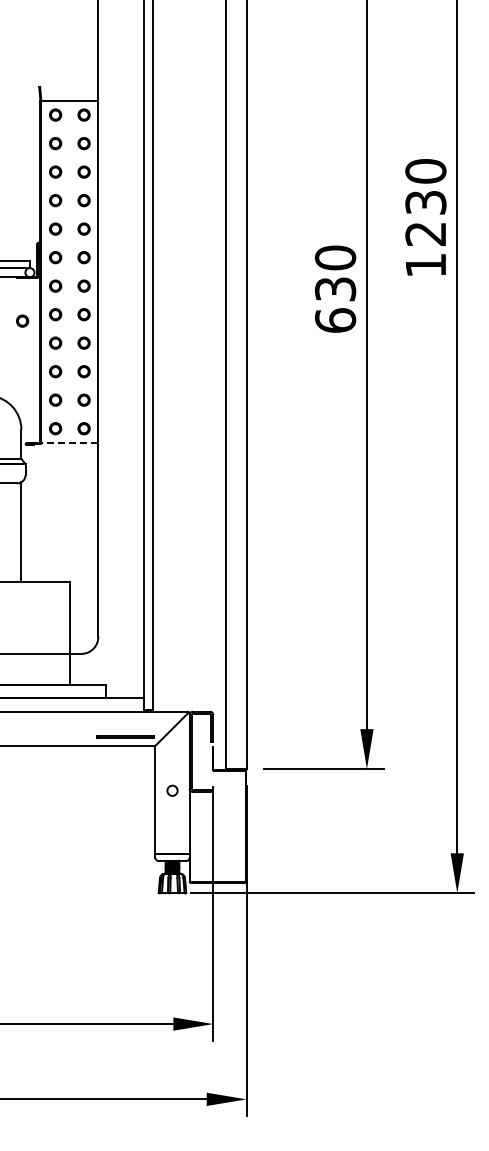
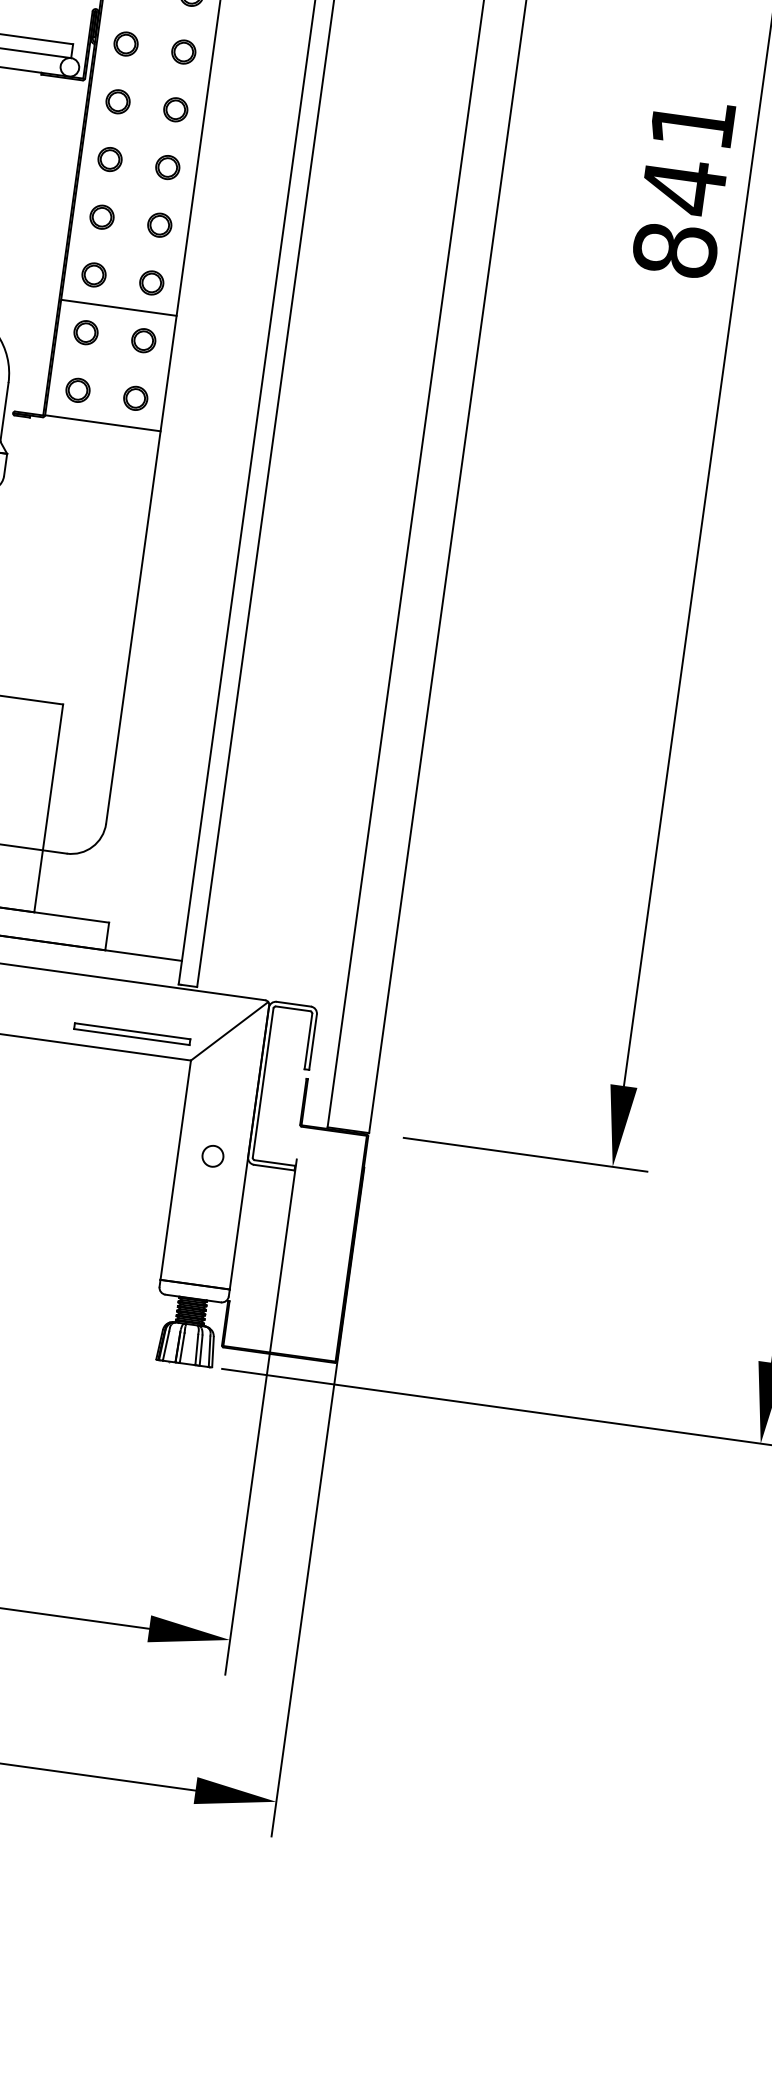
text: (335, 288) -> (684, 185), 630 -> 841
part: (22, 320) -> (41, 162), removed
line: (69, 385) -> (118, 306), added
line: (69, 442) -> (102, 422), dashed -> solid

